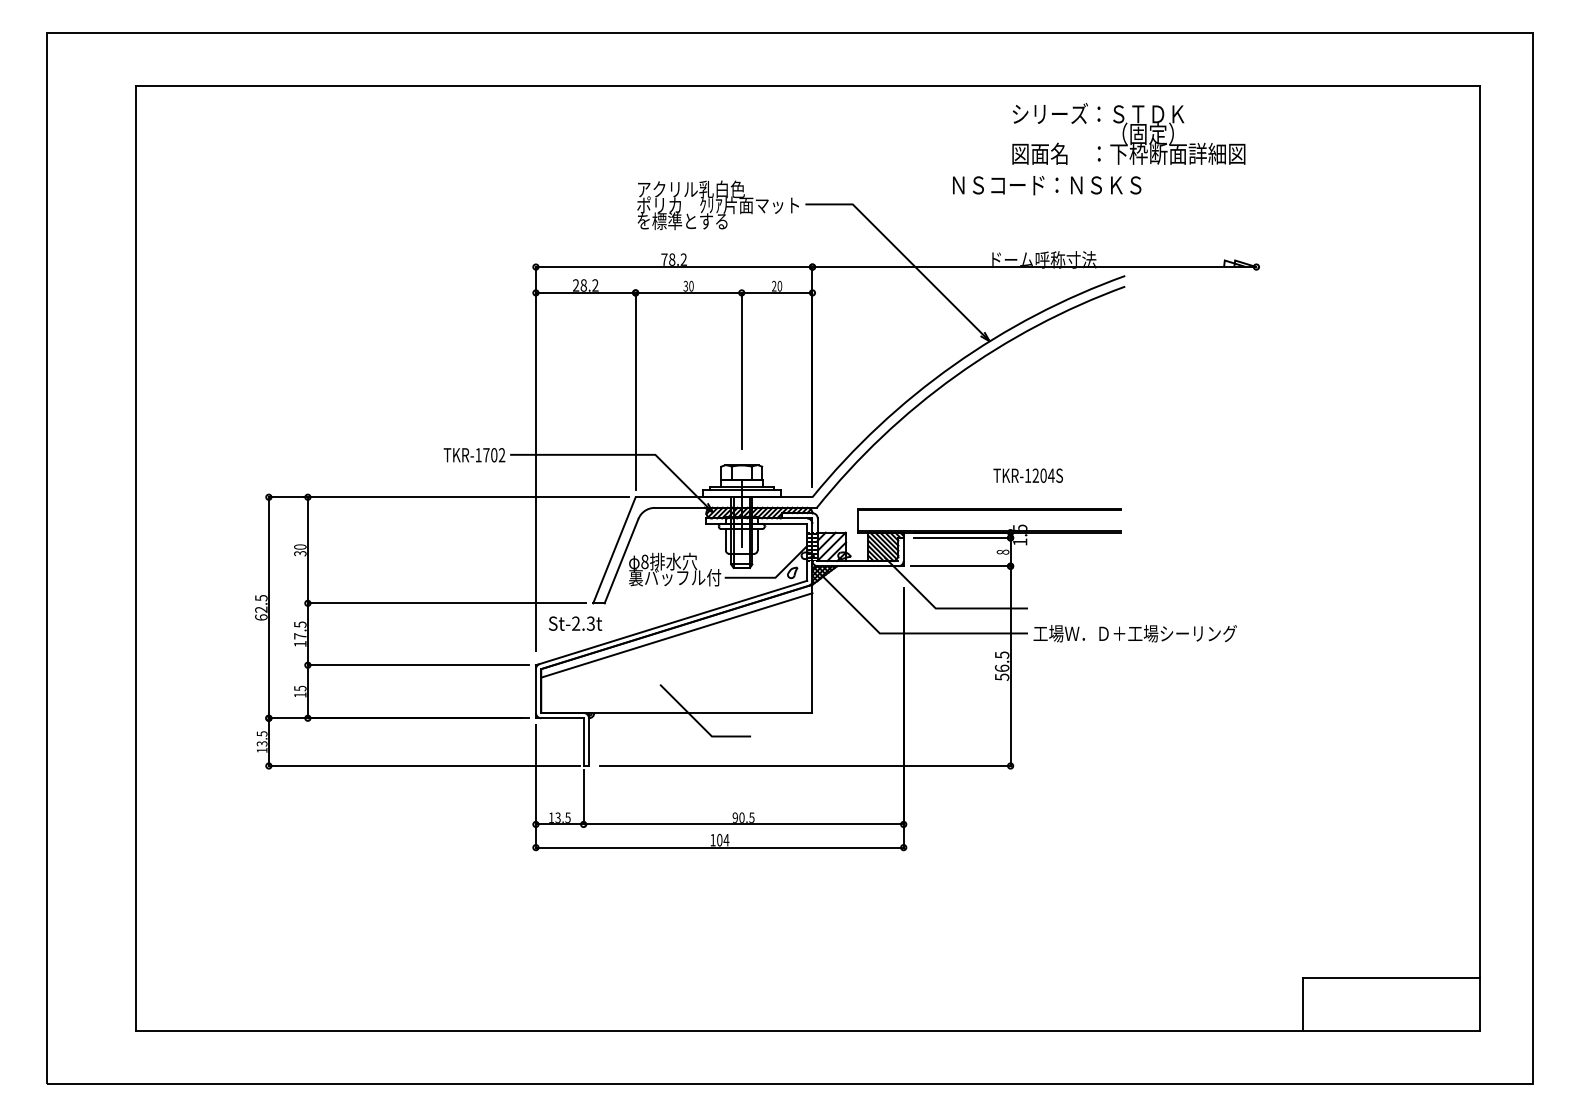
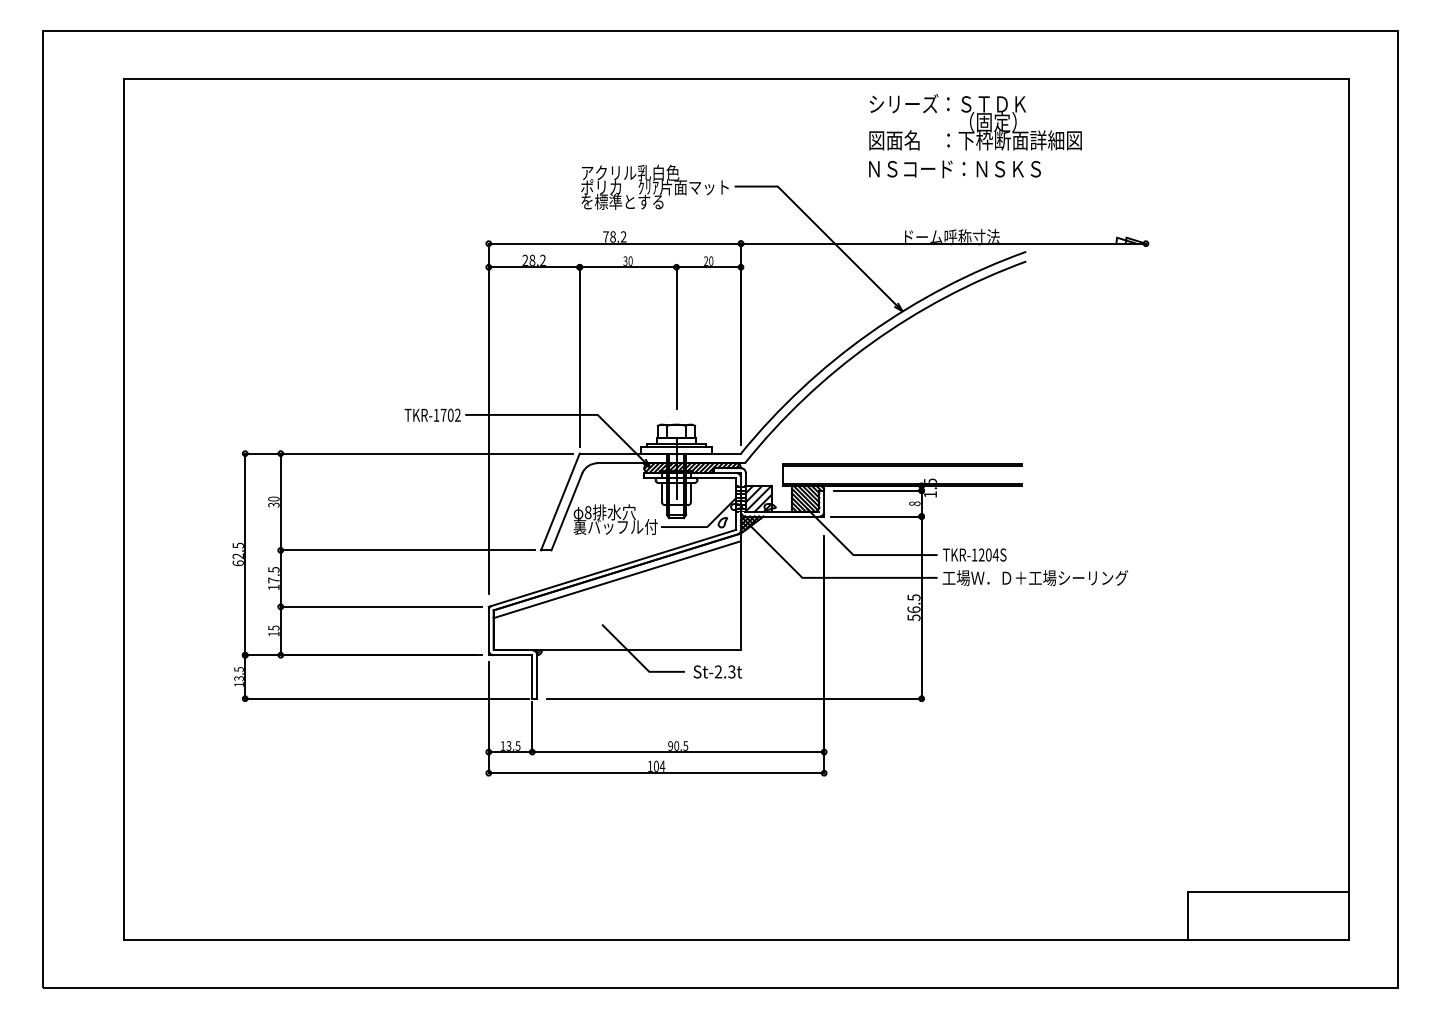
text: (1128, 134) -> (975, 122), moved
text: (1027, 475) -> (974, 554), moved
text: (575, 623) -> (717, 671), moved

